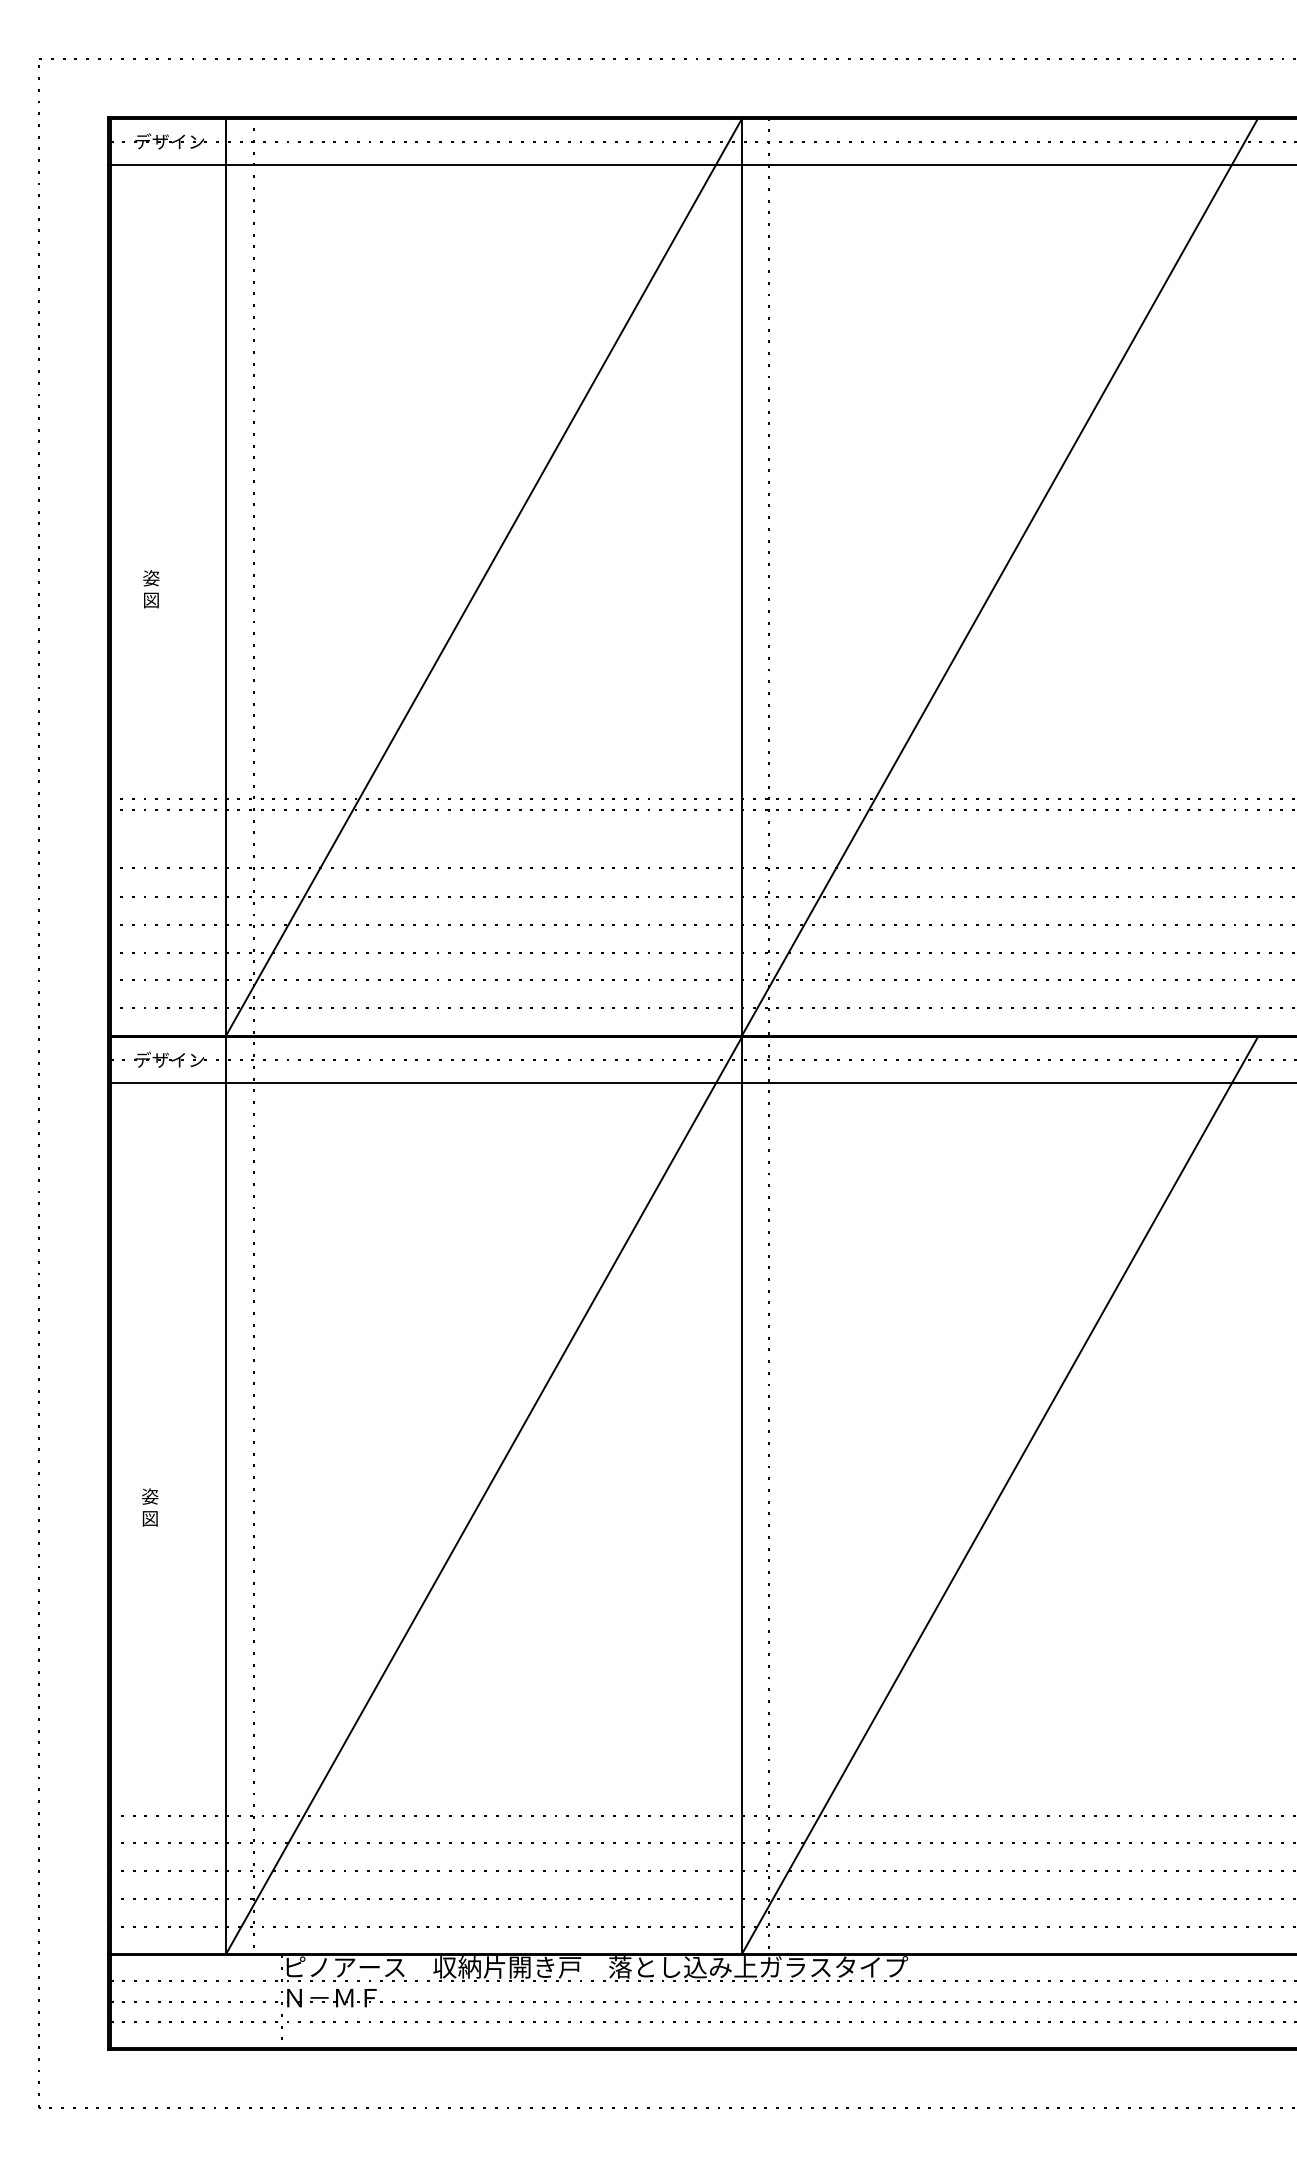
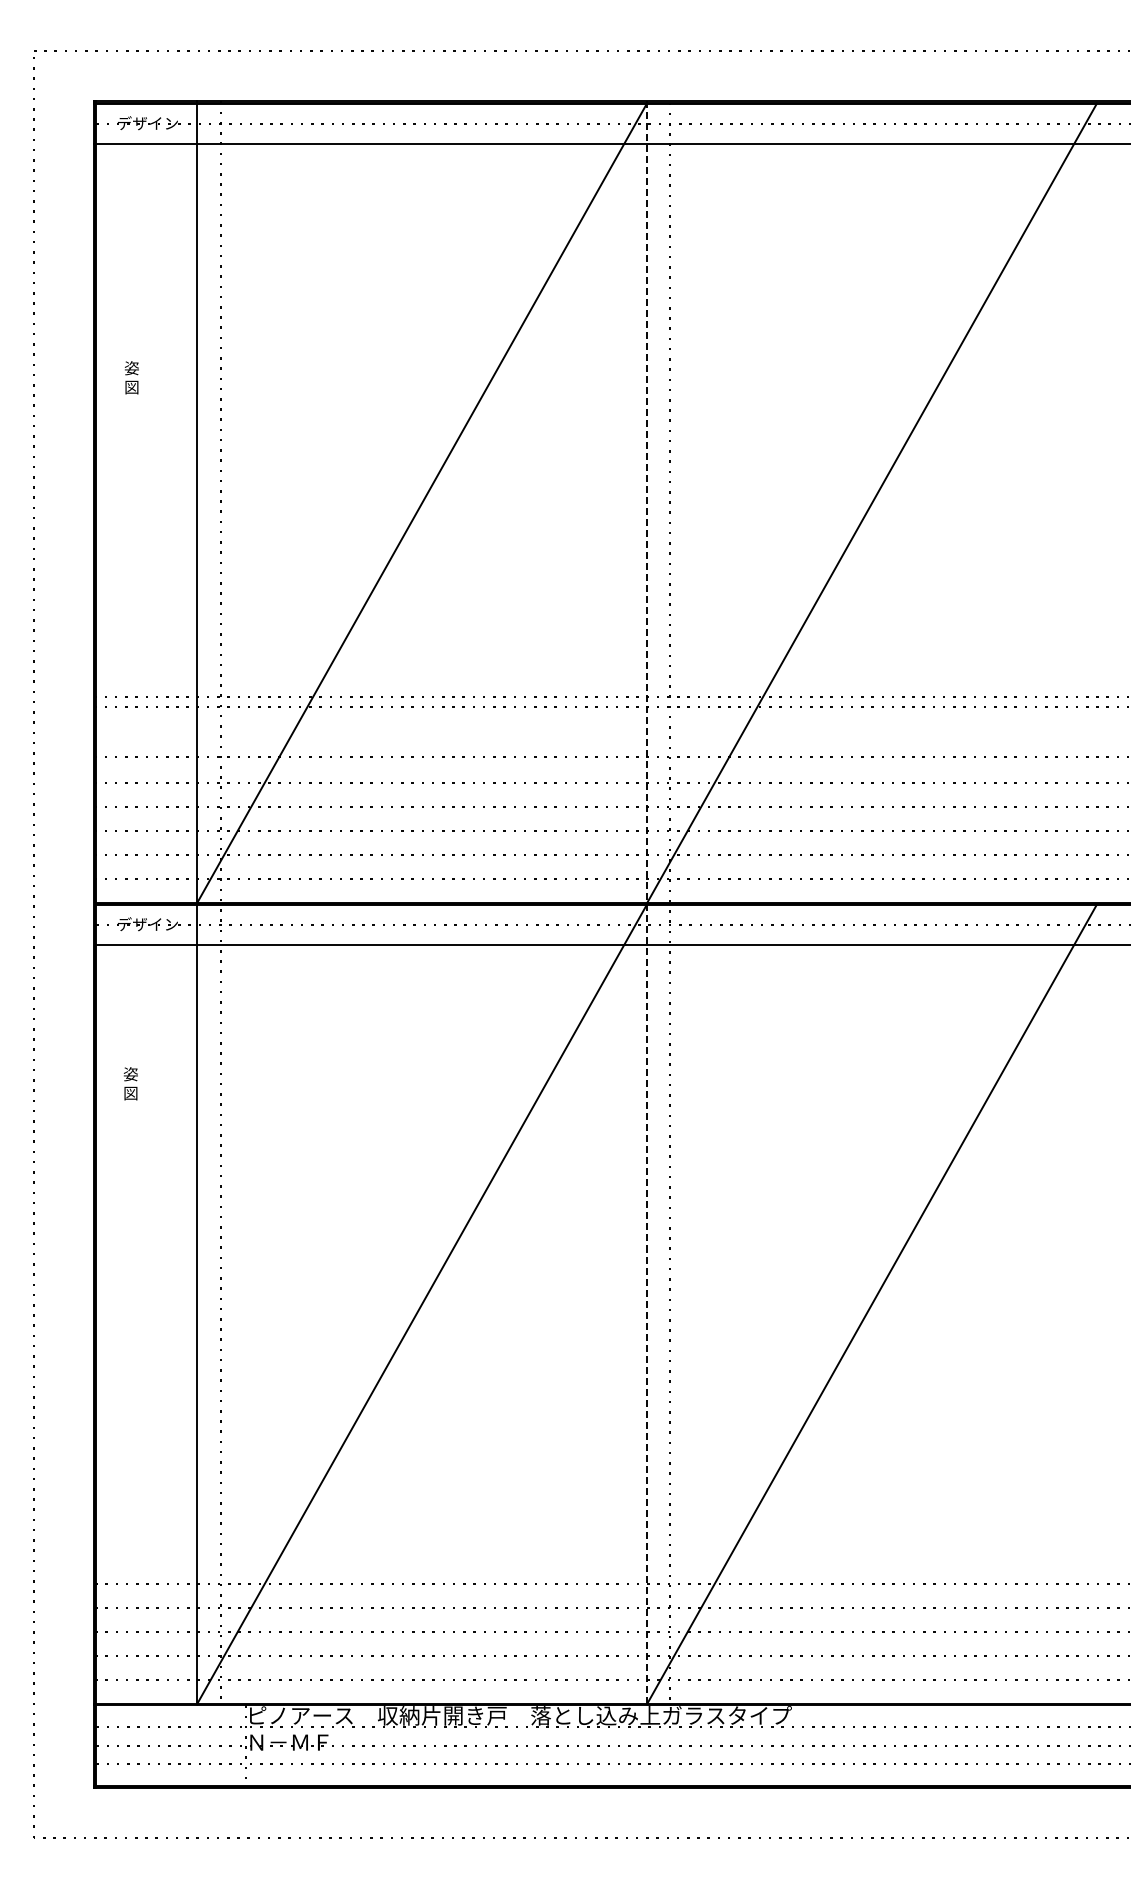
text: (150, 588) -> (131, 377), moved
line: (741, 1036) -> (646, 903), solid -> dashed
text: (149, 1507) -> (130, 1083), moved

